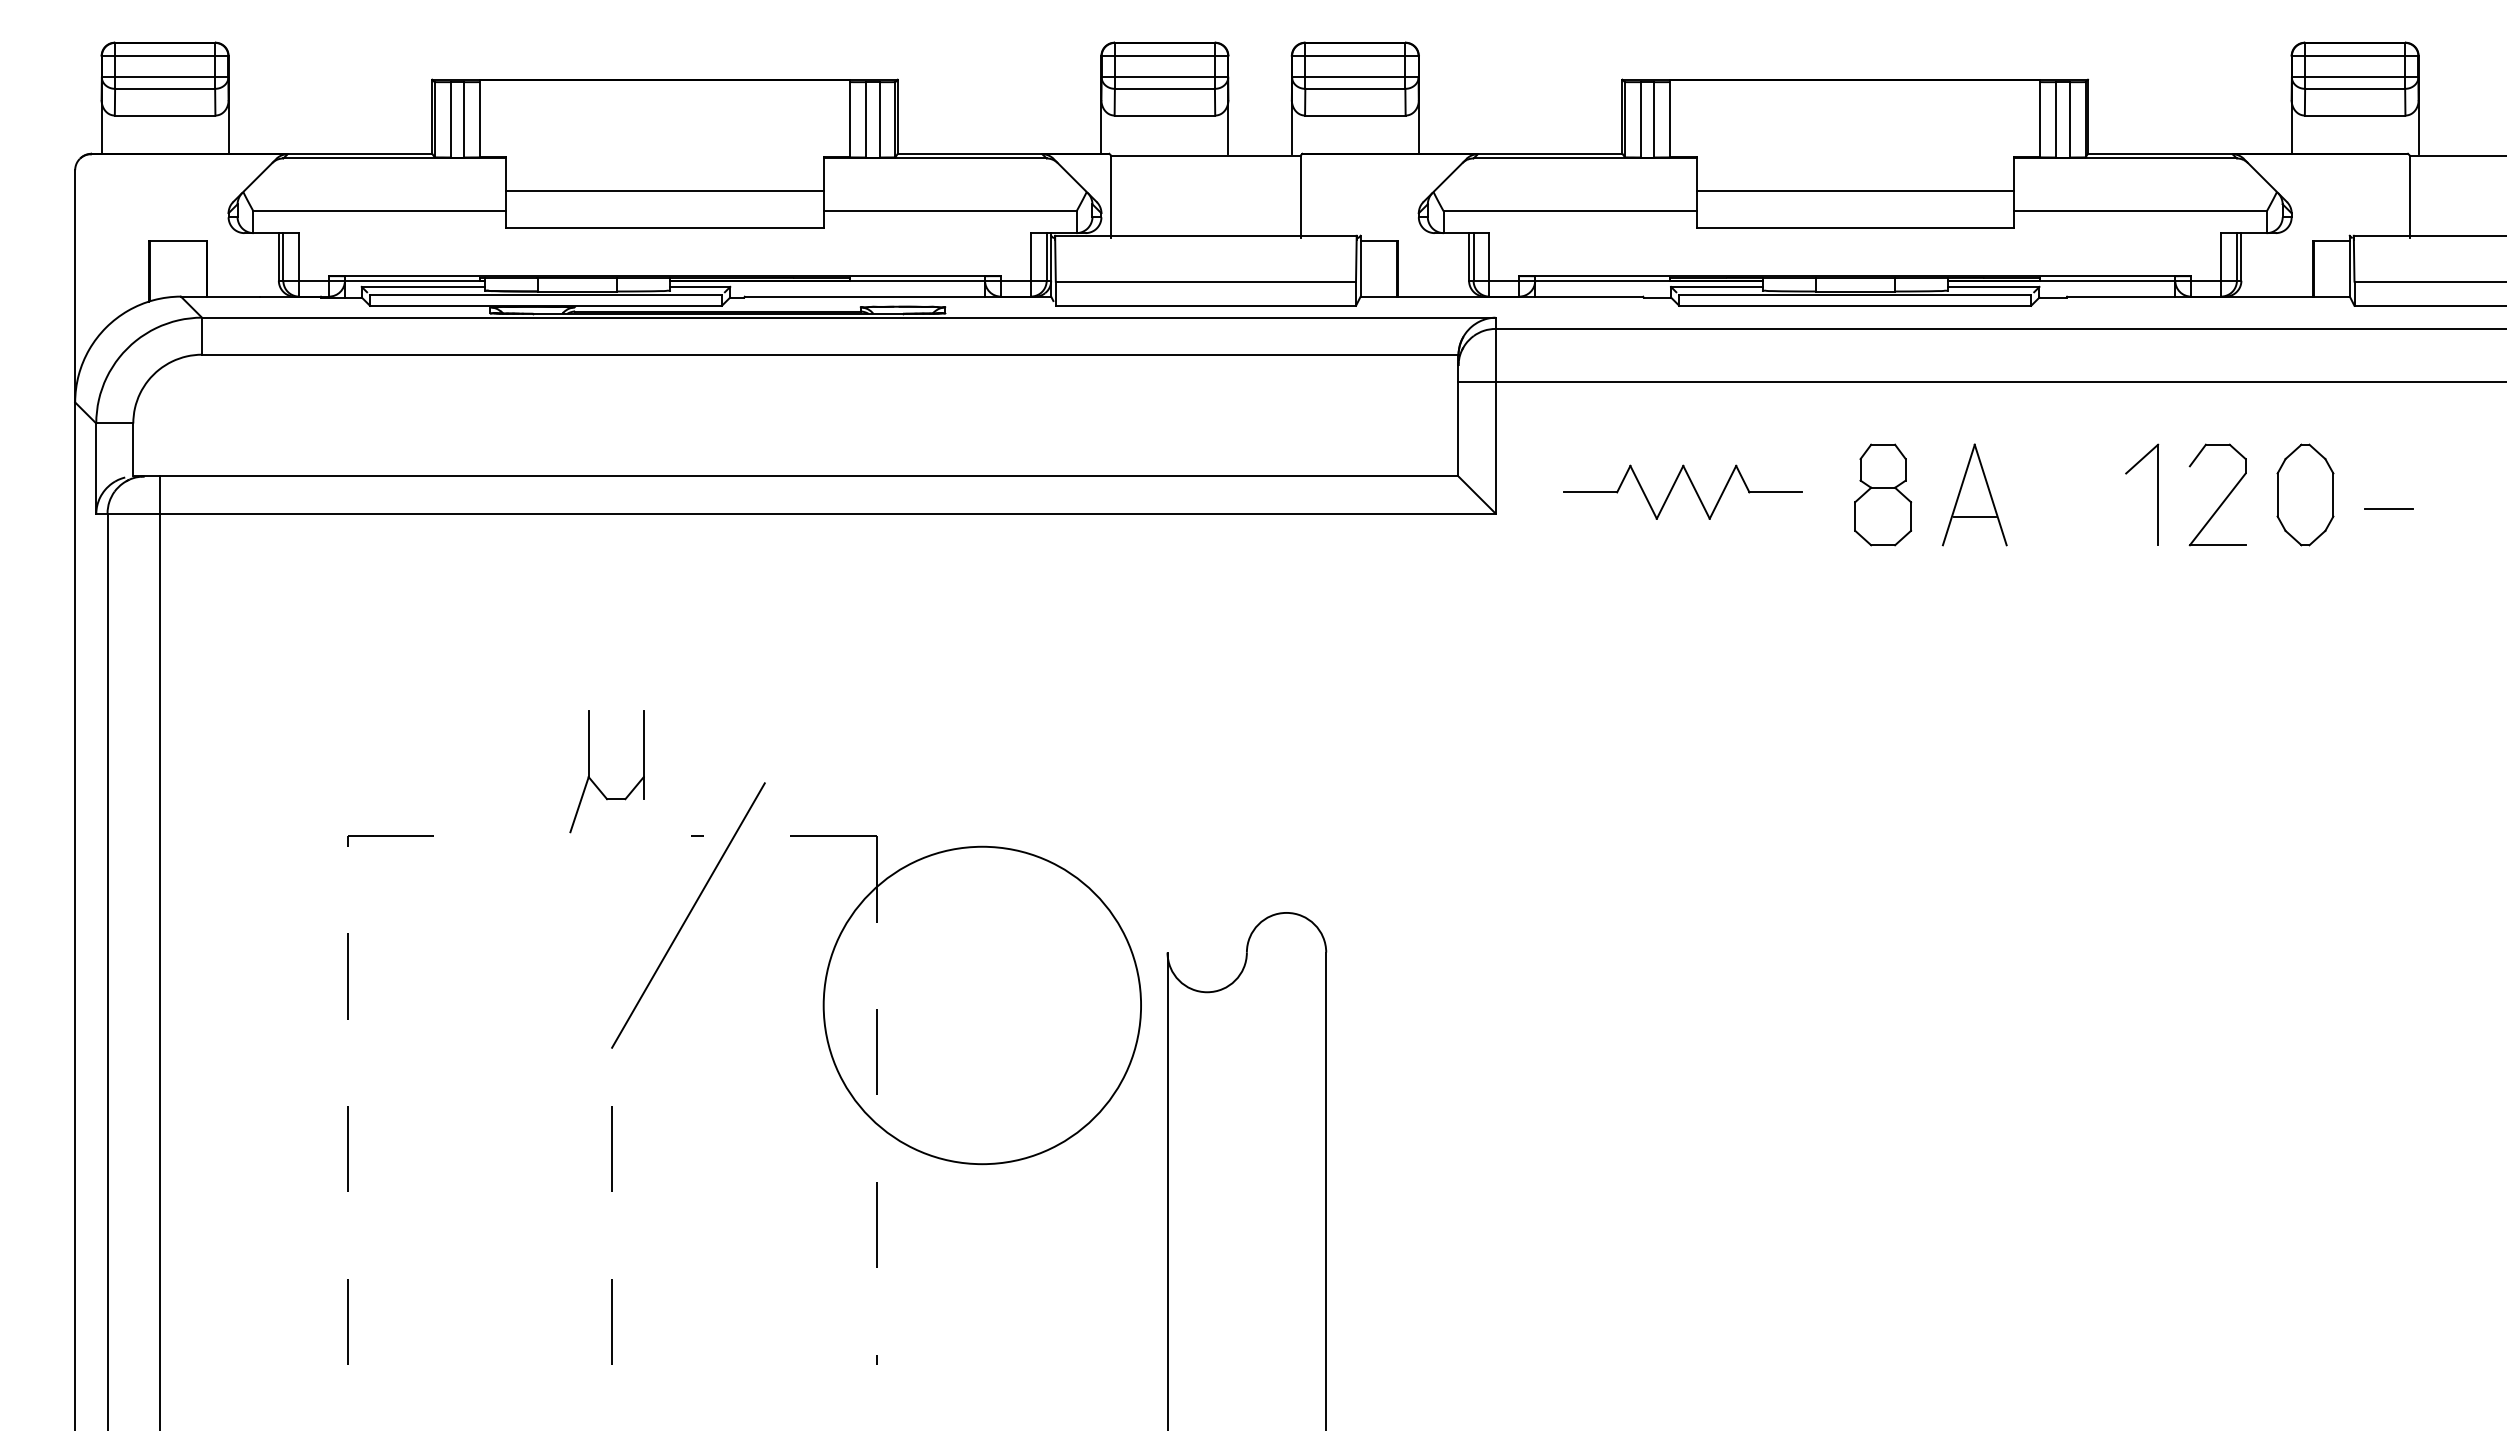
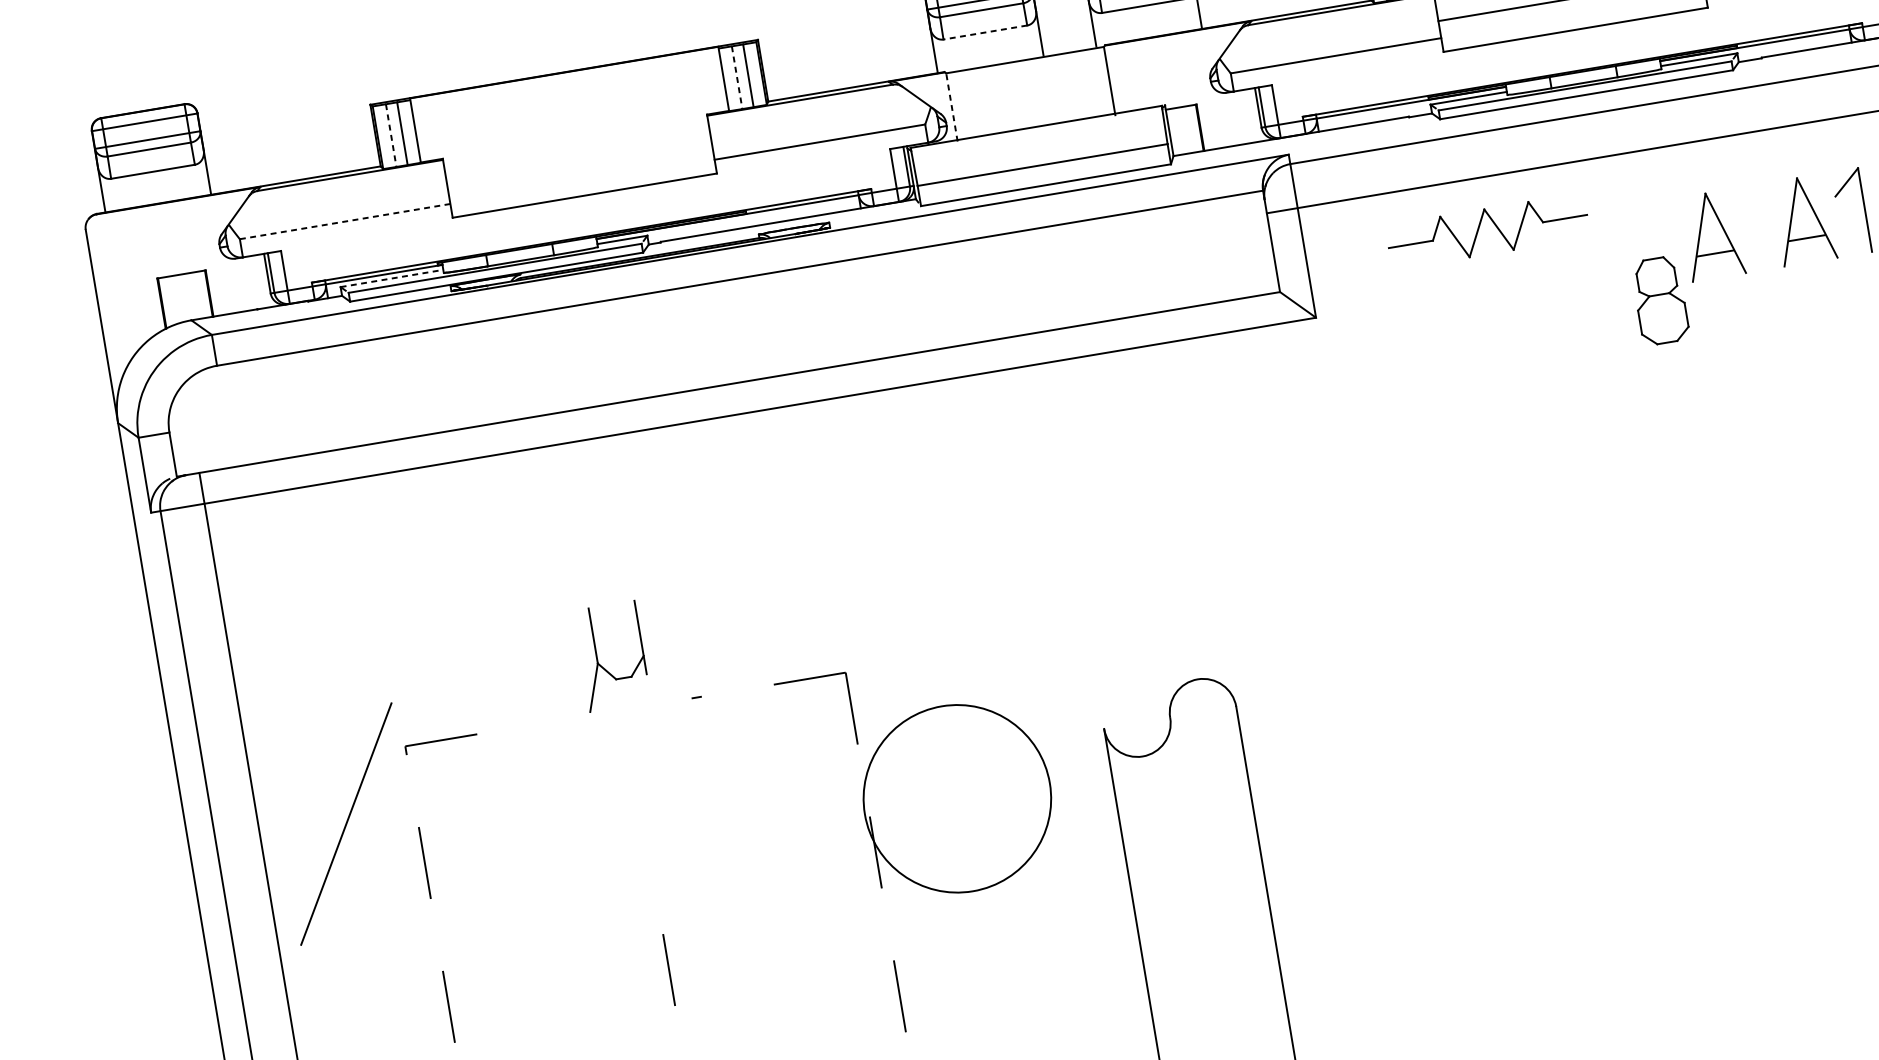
line: (1164, 115) -> (985, 32), solid -> dashed
line: (450, 119) -> (391, 135), solid -> dashed
line: (866, 119) -> (737, 77), solid -> dashed
line: (664, 190) -> (579, 164), removed
line: (1111, 196) -> (952, 107), solid -> dashed
line: (379, 211) -> (344, 221), solid -> dashed
line: (423, 286) -> (391, 278), solid -> dashed
part: (1673, 487) -> (1479, 228), moved
part: (1883, 494) -> (1660, 300), moved
part: (2084, 494) -> (1803, 219), added
line: (688, 915) -> (346, 824), moved
circle: (982, 1005) -> (957, 798), size x0.7

